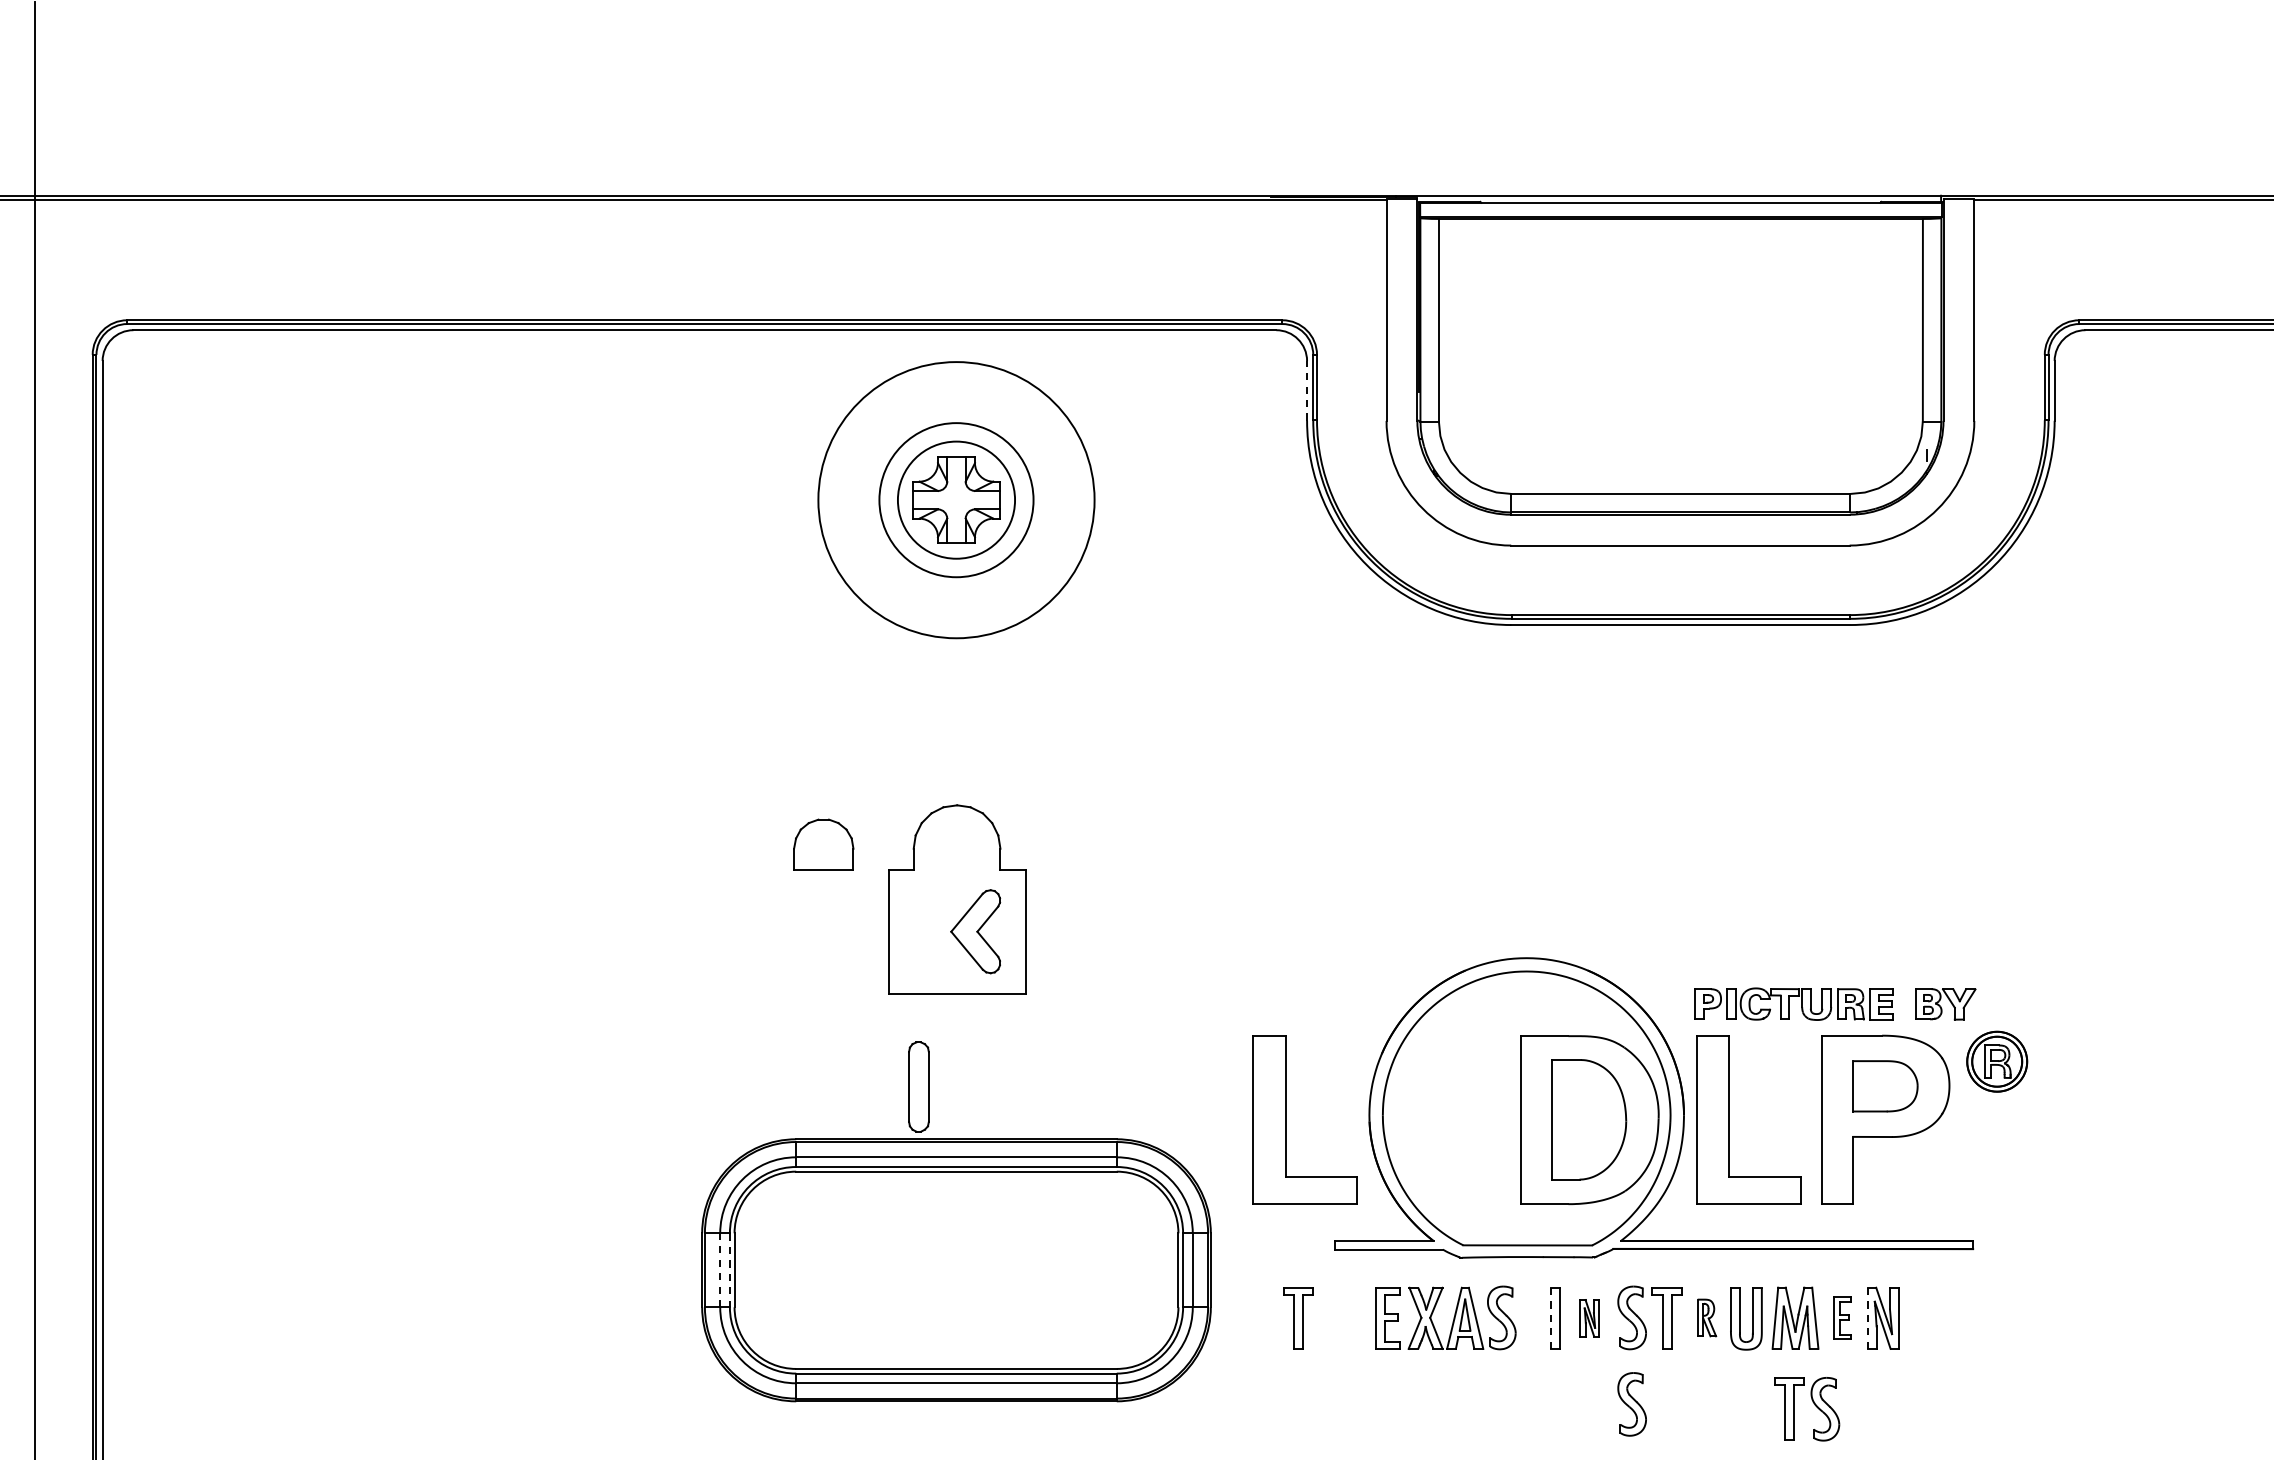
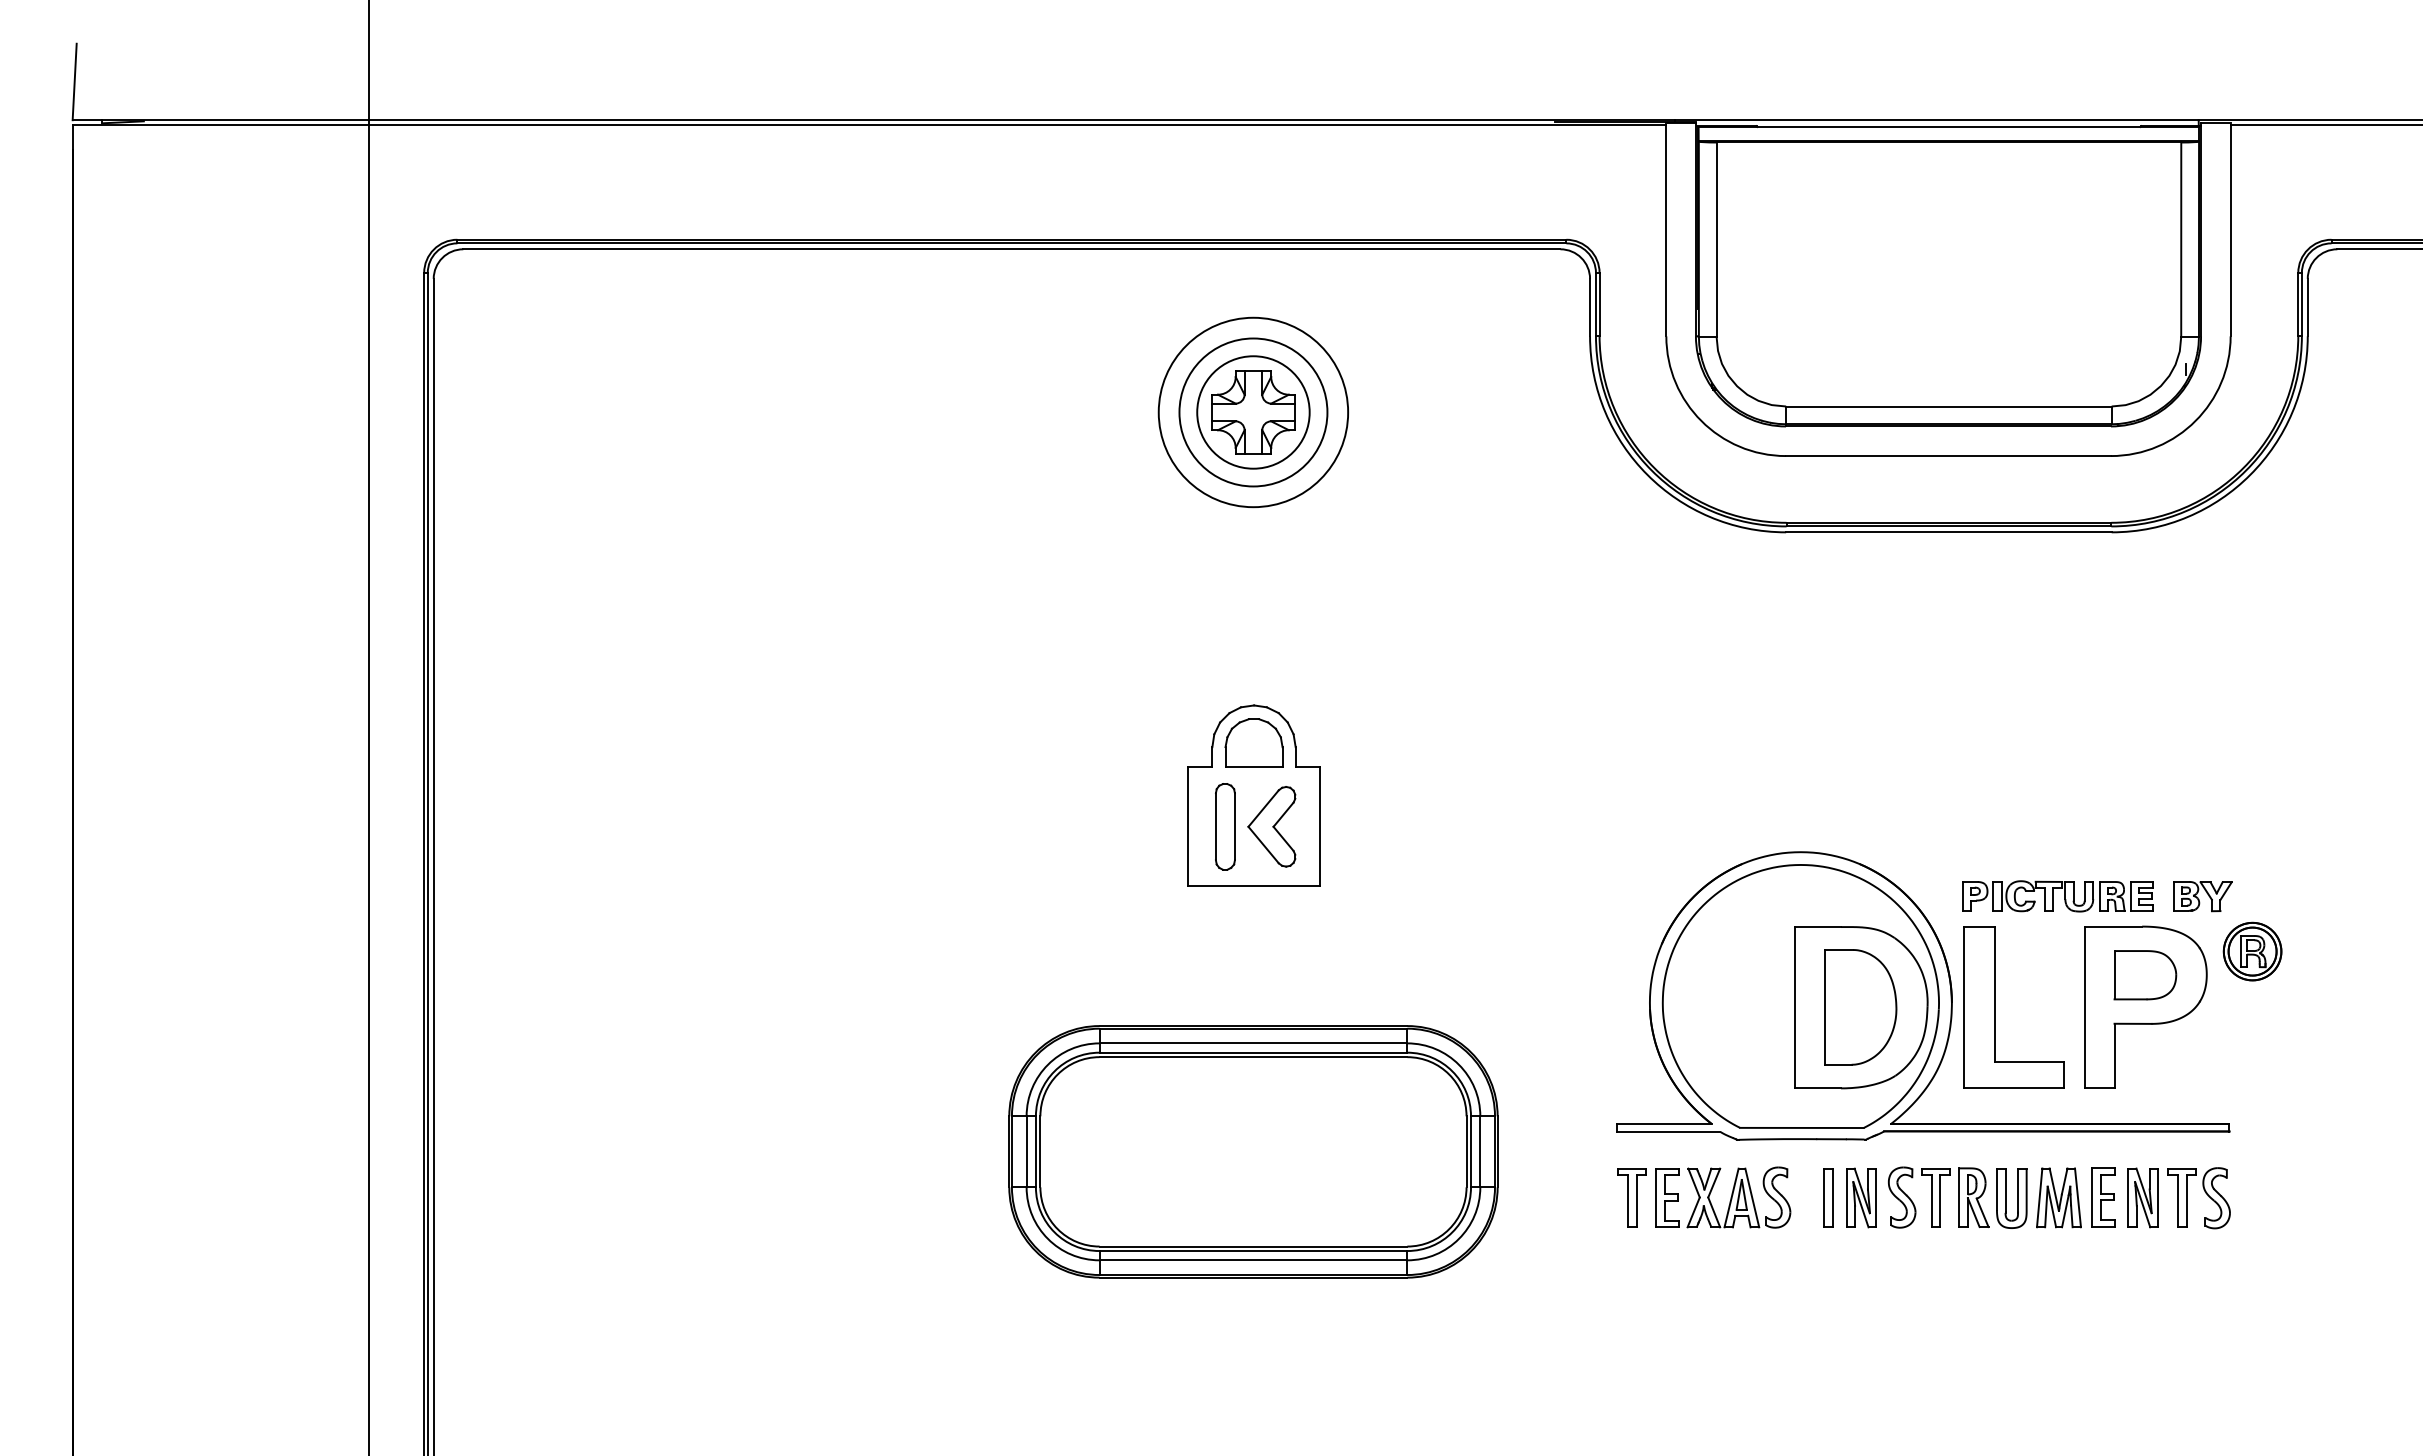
line: (1307, 390) -> (1590, 307), dashed -> solid
circle: (956, 500) -> (1253, 412), size x0.71
part: (823, 843) -> (1253, 742), moved
part: (919, 1086) -> (1225, 826), moved
part: (1285, 1119) -> (1569, 1007), removed
line: (720, 1269) -> (1026, 1151), dashed -> solid
line: (729, 1269) -> (1035, 1151), dashed -> solid
part: (1298, 1317) -> (1631, 1197), moved
line: (1551, 1317) -> (1824, 1197), dashed -> solid
part: (1589, 1317) -> (1861, 1197), size x1.67
part: (1706, 1317) -> (1973, 1197), size x1.67
part: (1841, 1317) -> (2103, 1197), size x1.43
line: (1867, 1318) -> (2128, 1198), dashed -> solid
part: (1632, 1404) -> (1902, 1280), removed
part: (1813, 1404) -> (2205, 1193), moved

